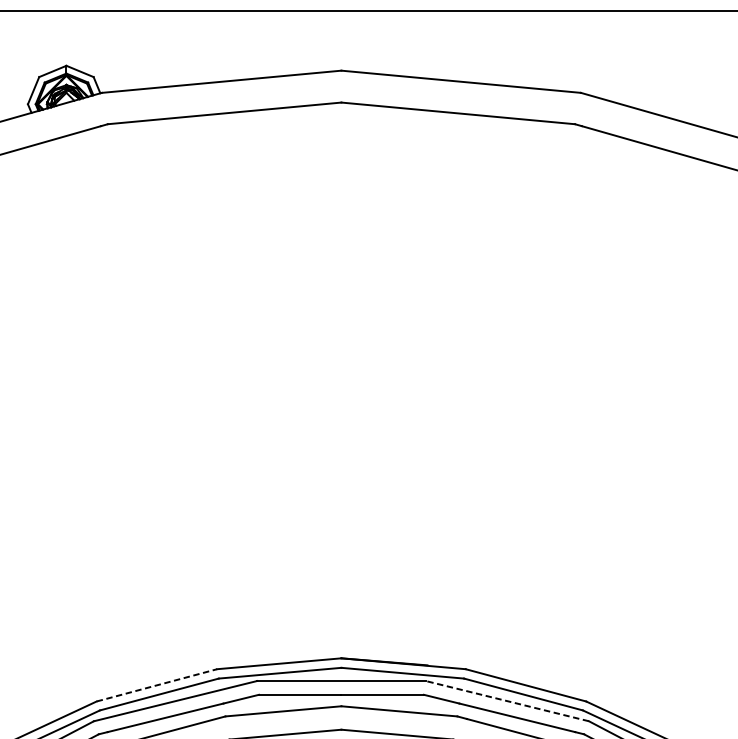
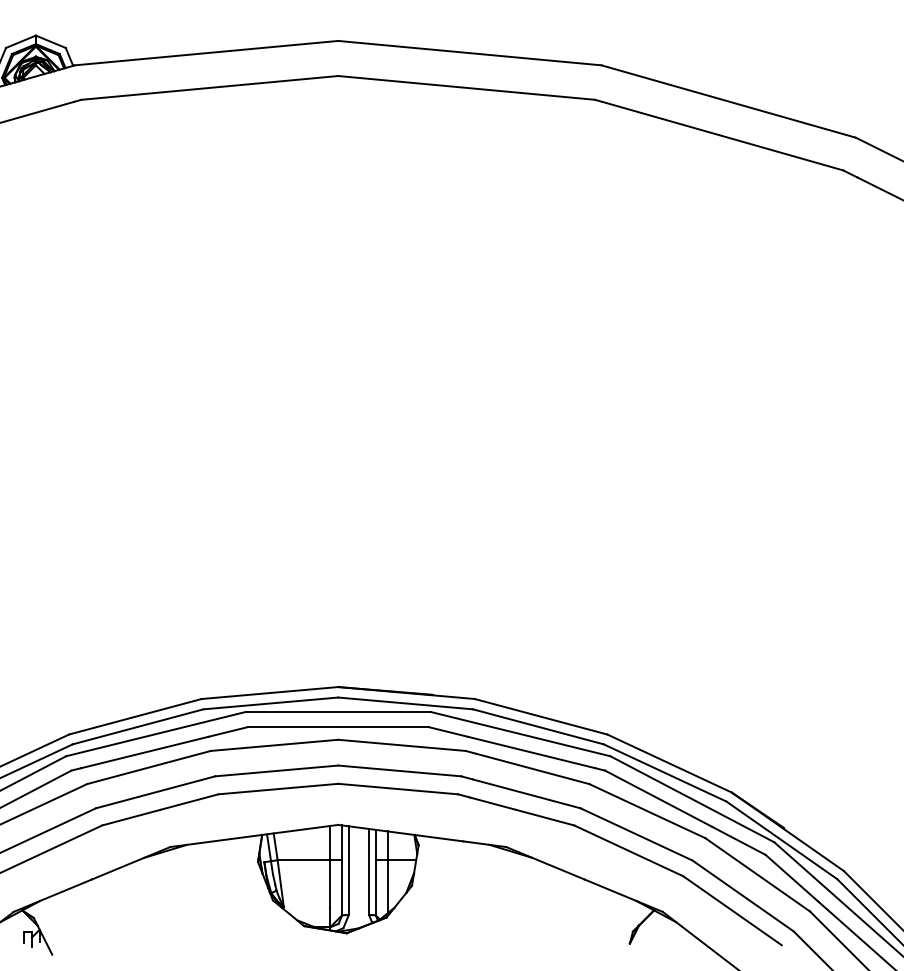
line: (157, 685) -> (135, 716), dashed -> solid
line: (507, 701) -> (520, 734), dashed -> solid

